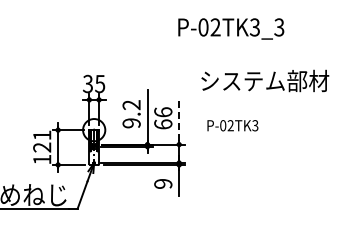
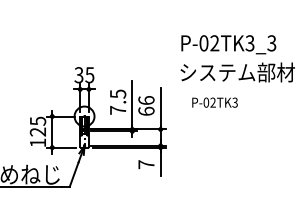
text: (231, 28) -> (229, 44), moved
text: (131, 114) -> (117, 102), 9.2 -> 7.5
line: (179, 119) -> (160, 106), dashed -> solid
text: (232, 125) -> (214, 102), moved
text: (42, 135) -> (38, 121), 121 -> 125
text: (163, 183) -> (146, 164), 9 -> 7

